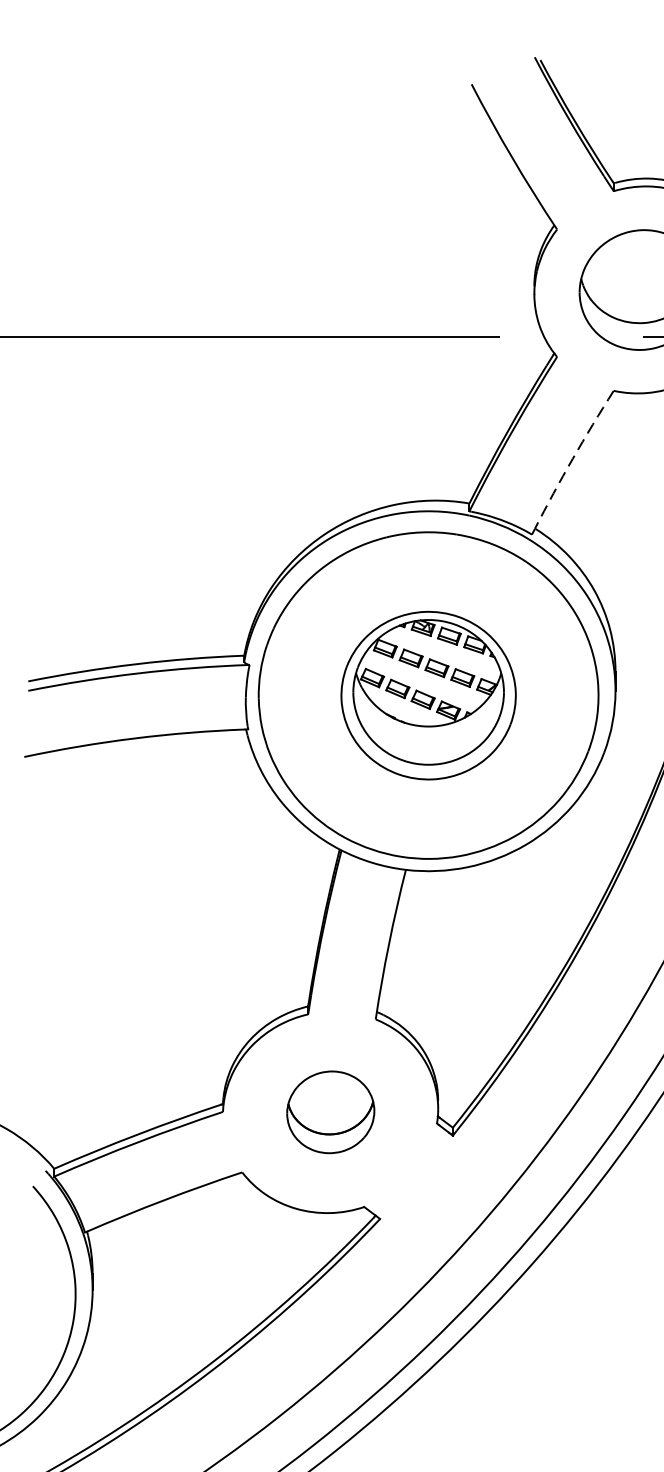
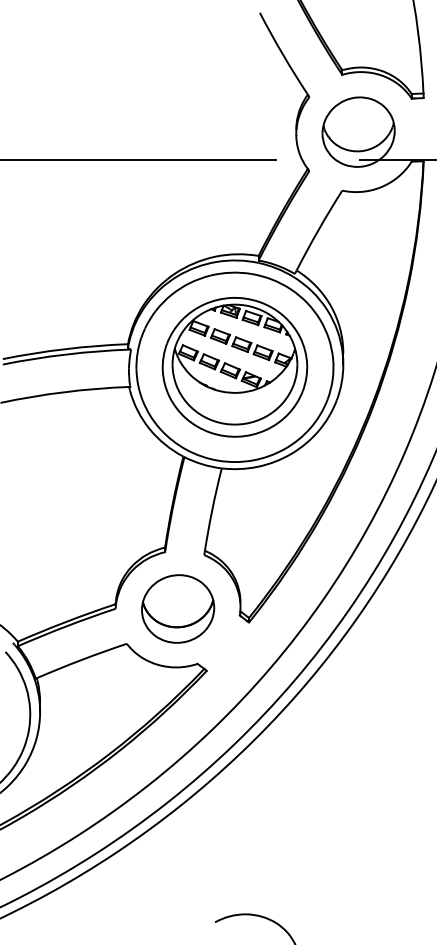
arc: (572, 459) -> (318, 230), dashed -> solid
part: (427, 695) -> (234, 367), size x1.43
part: (331, 1111) -> (178, 608), size x1.43

